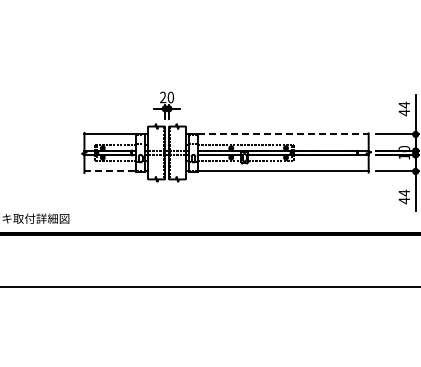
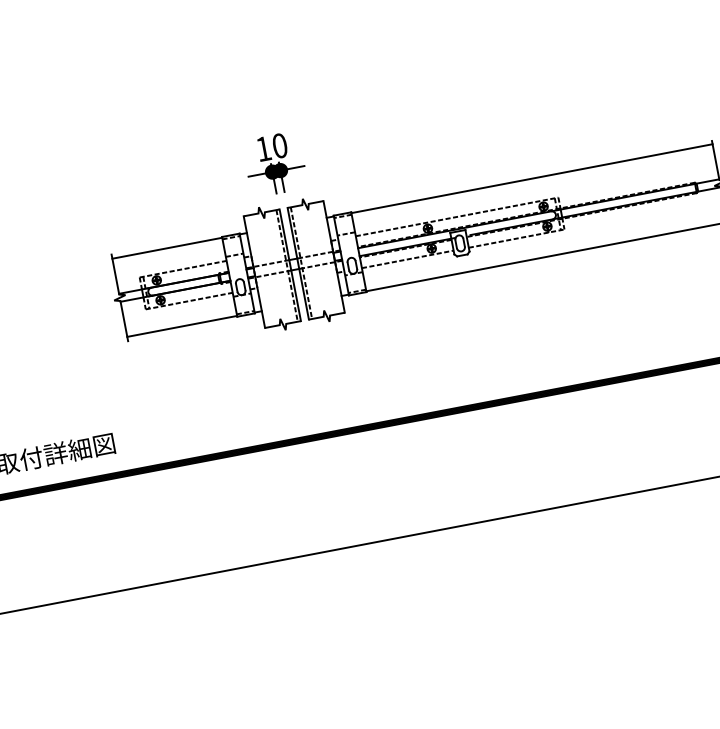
text: (163, 97) -> (264, 148), 20 -> 10
line: (283, 134) -> (532, 178), dashed -> solid
line: (110, 171) -> (182, 326), dashed -> solid

